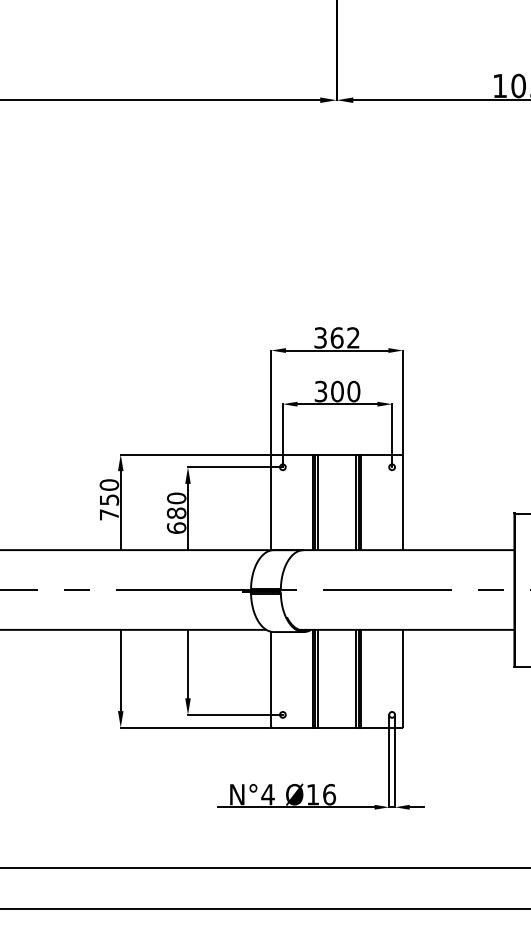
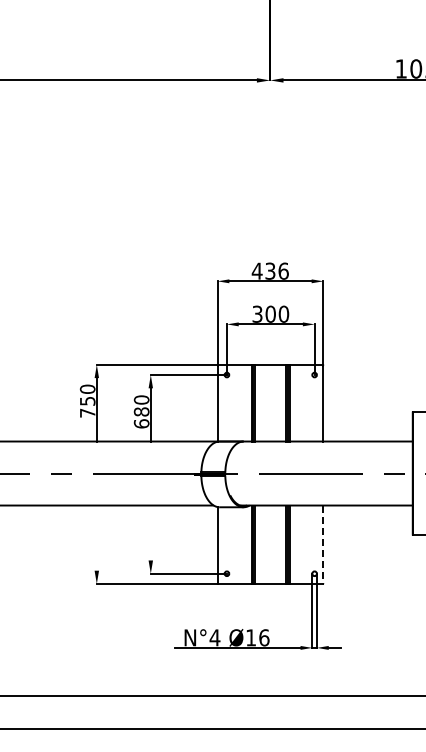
text: (335, 337) -> (269, 270), 362 -> 436
line: (187, 663) -> (150, 532), removed
line: (120, 669) -> (96, 537), removed
line: (403, 678) -> (323, 544), solid -> dashed

